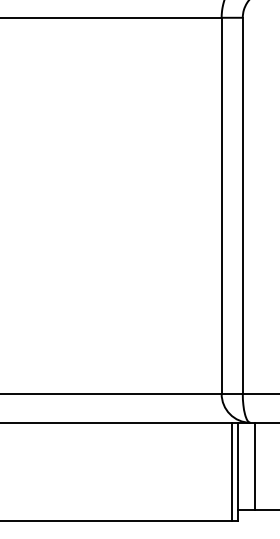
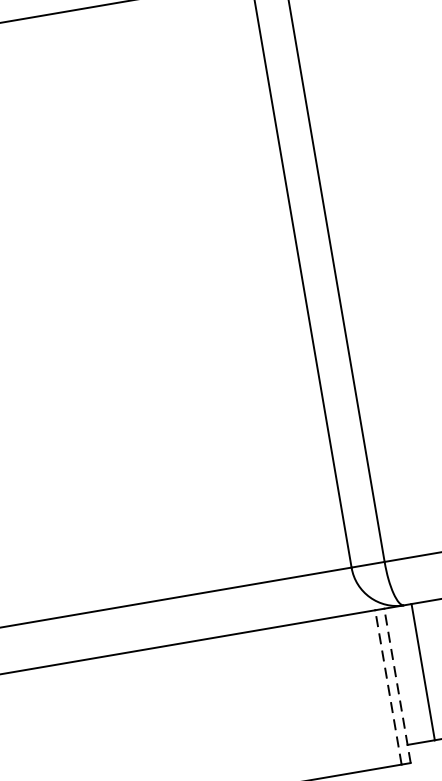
line: (231, 471) -> (387, 686), solid -> dashed
line: (237, 471) -> (397, 684), solid -> dashed

